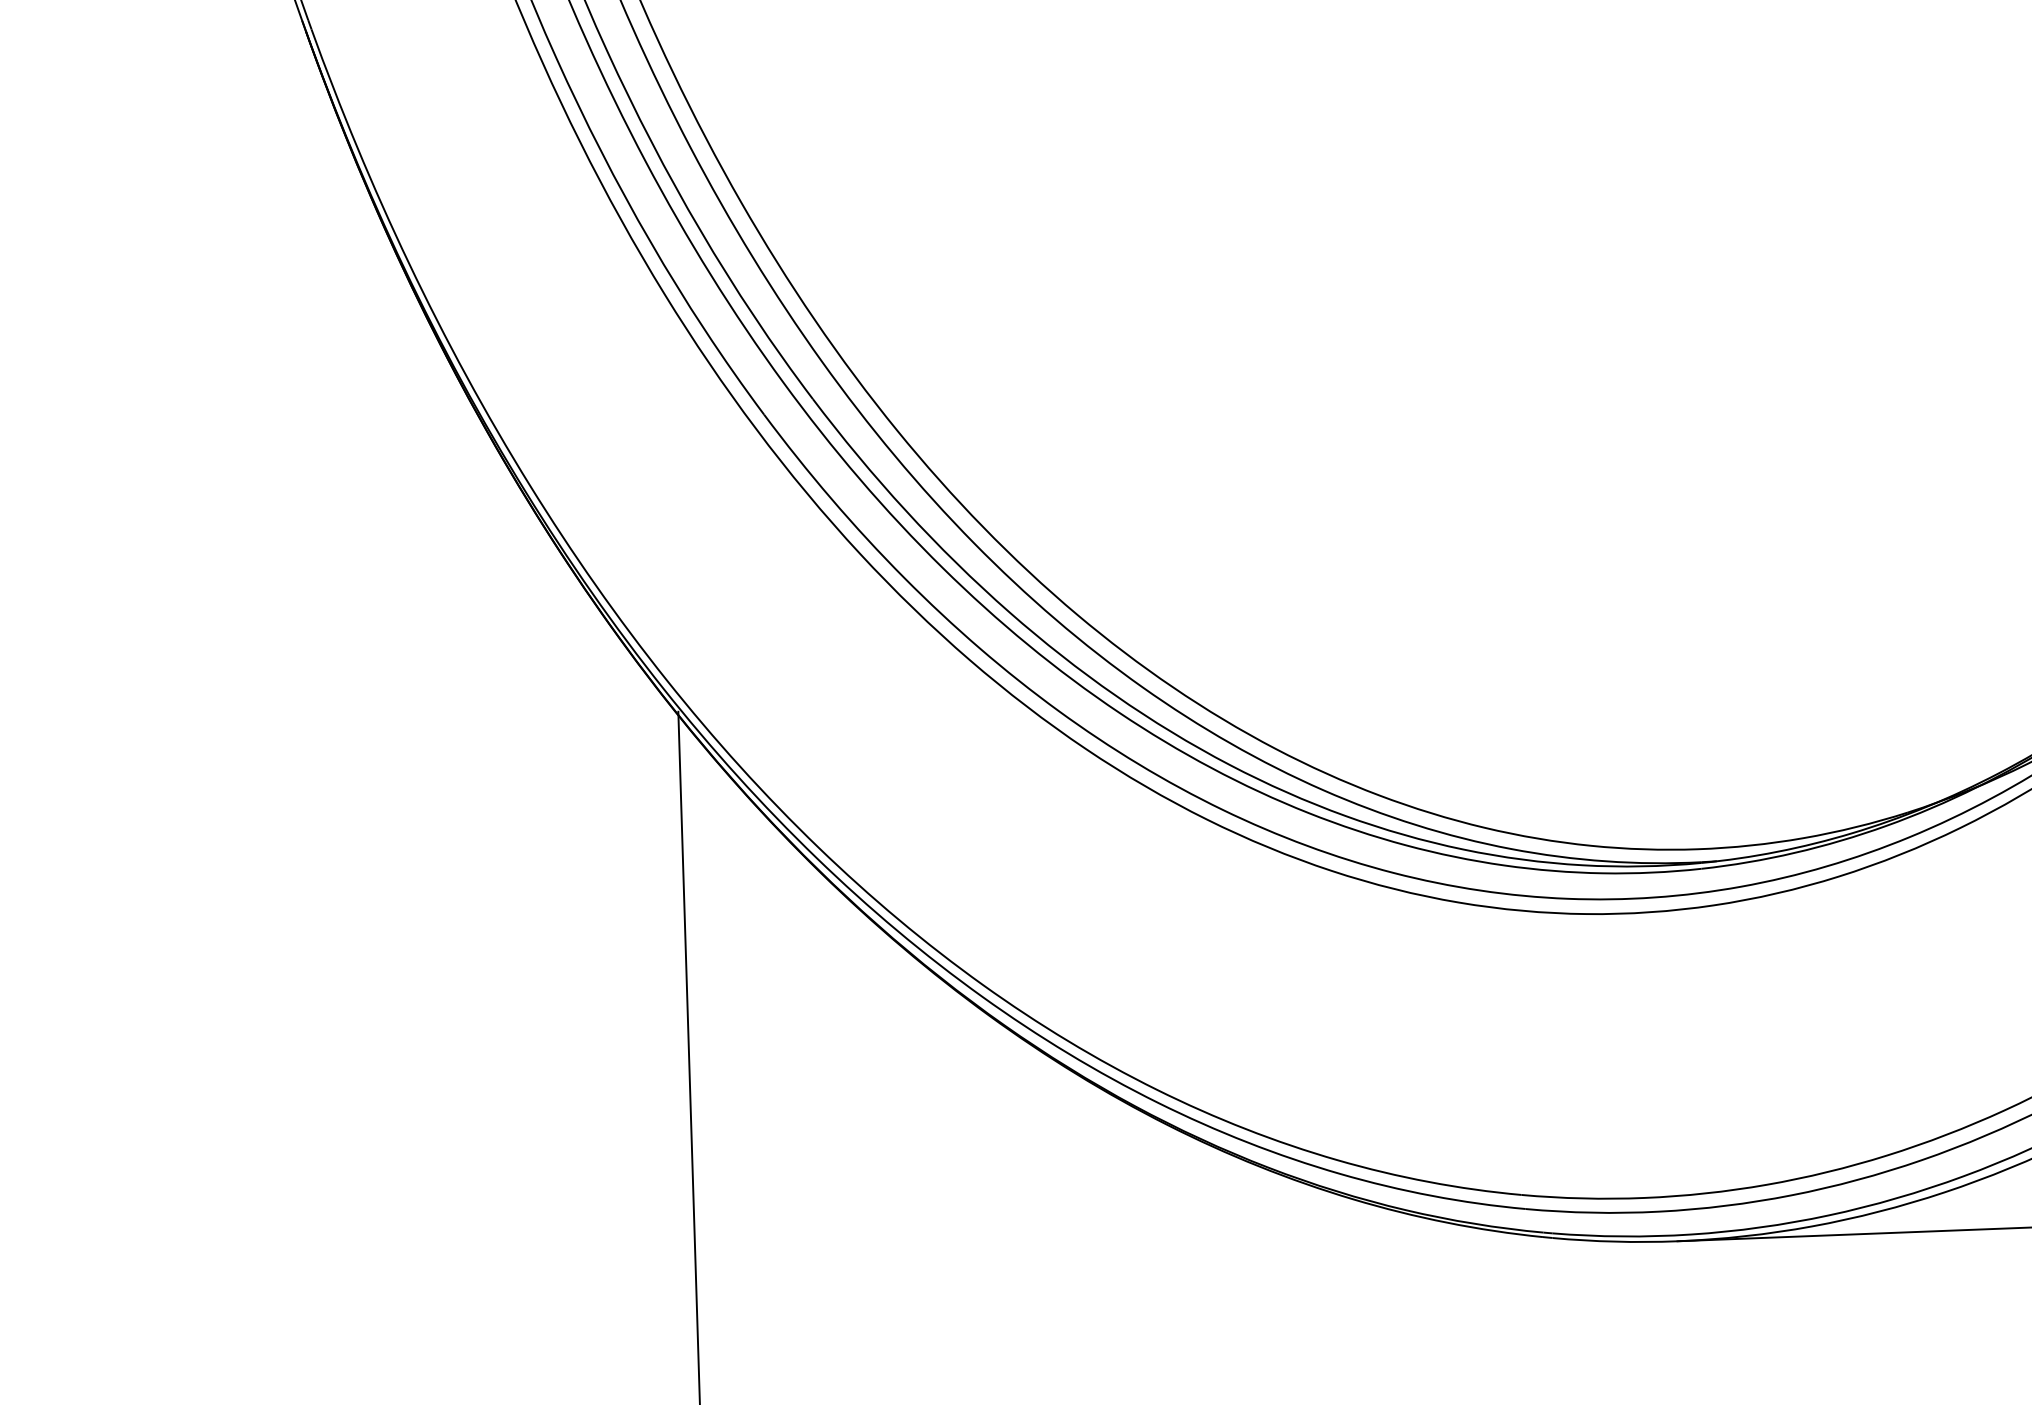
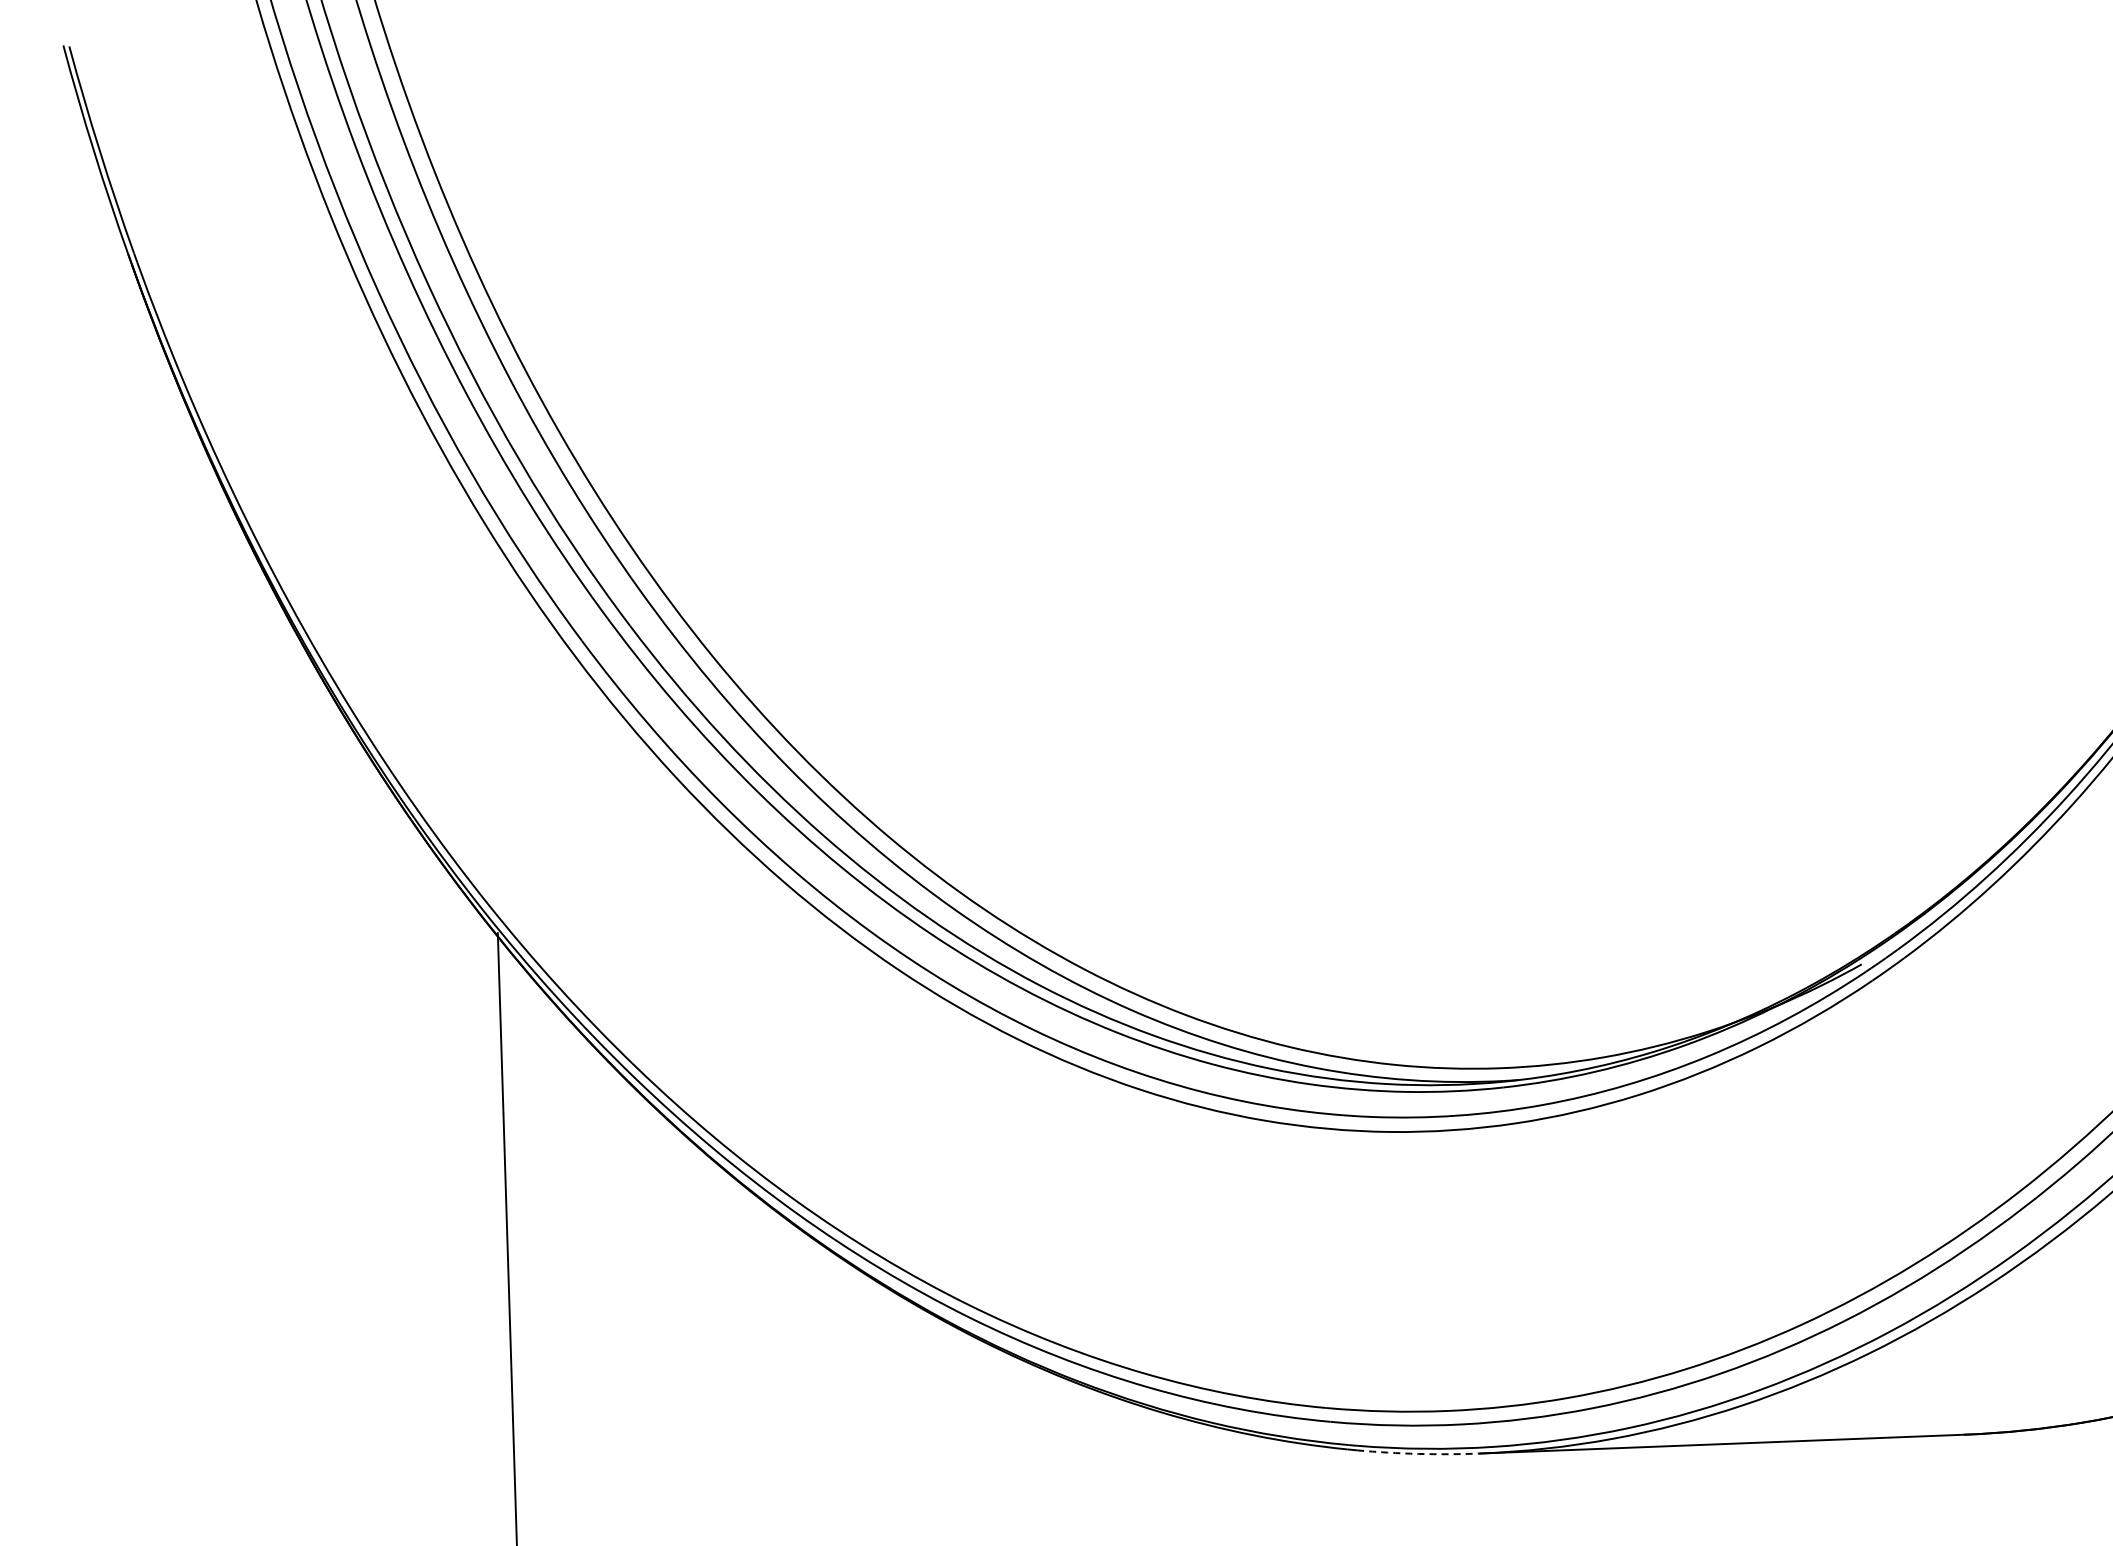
arc: (1615, 1241) -> (1418, 1453), solid -> dashed

